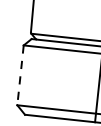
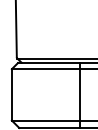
line: (20, 74) -> (11, 94), dashed -> solid

